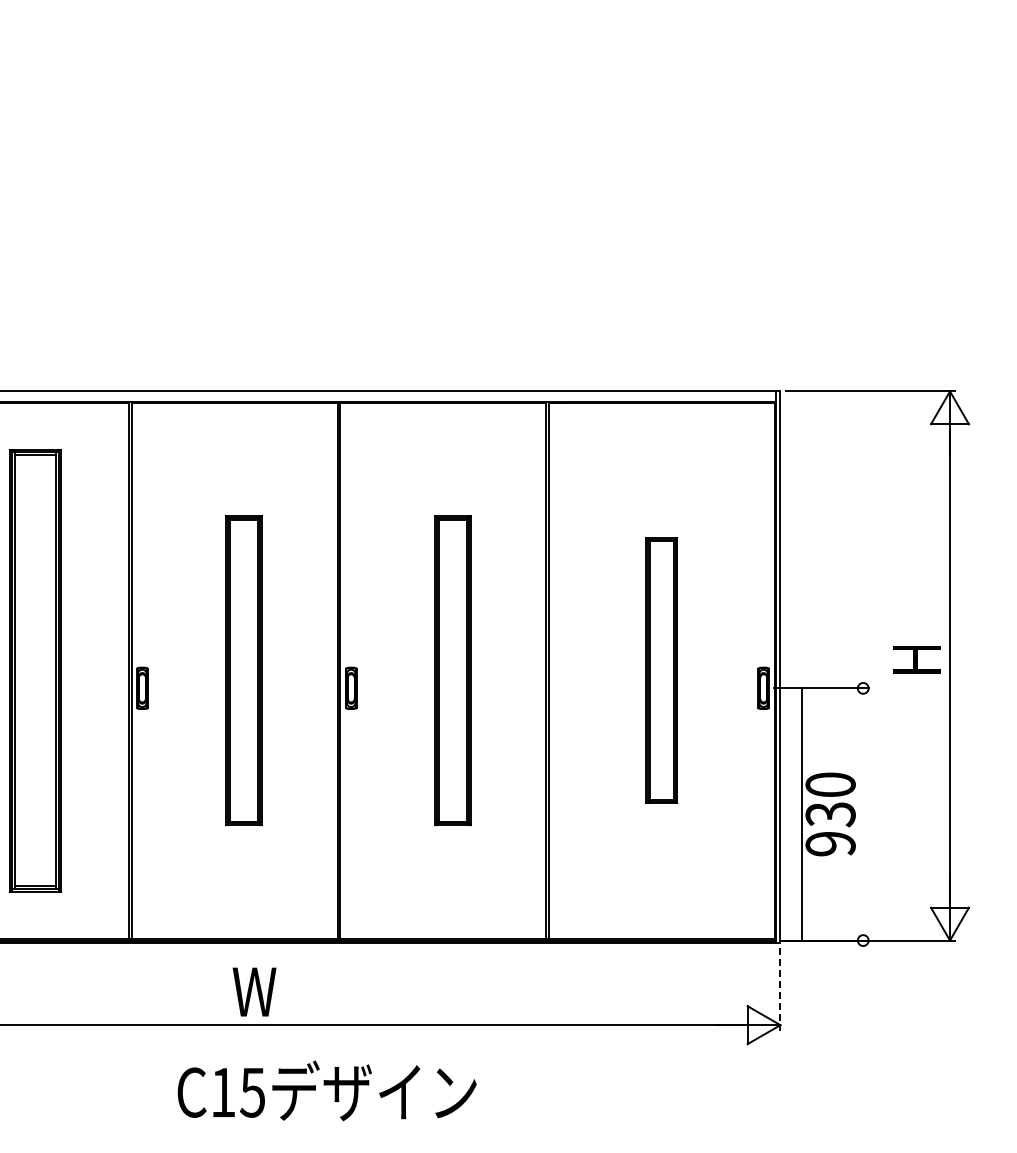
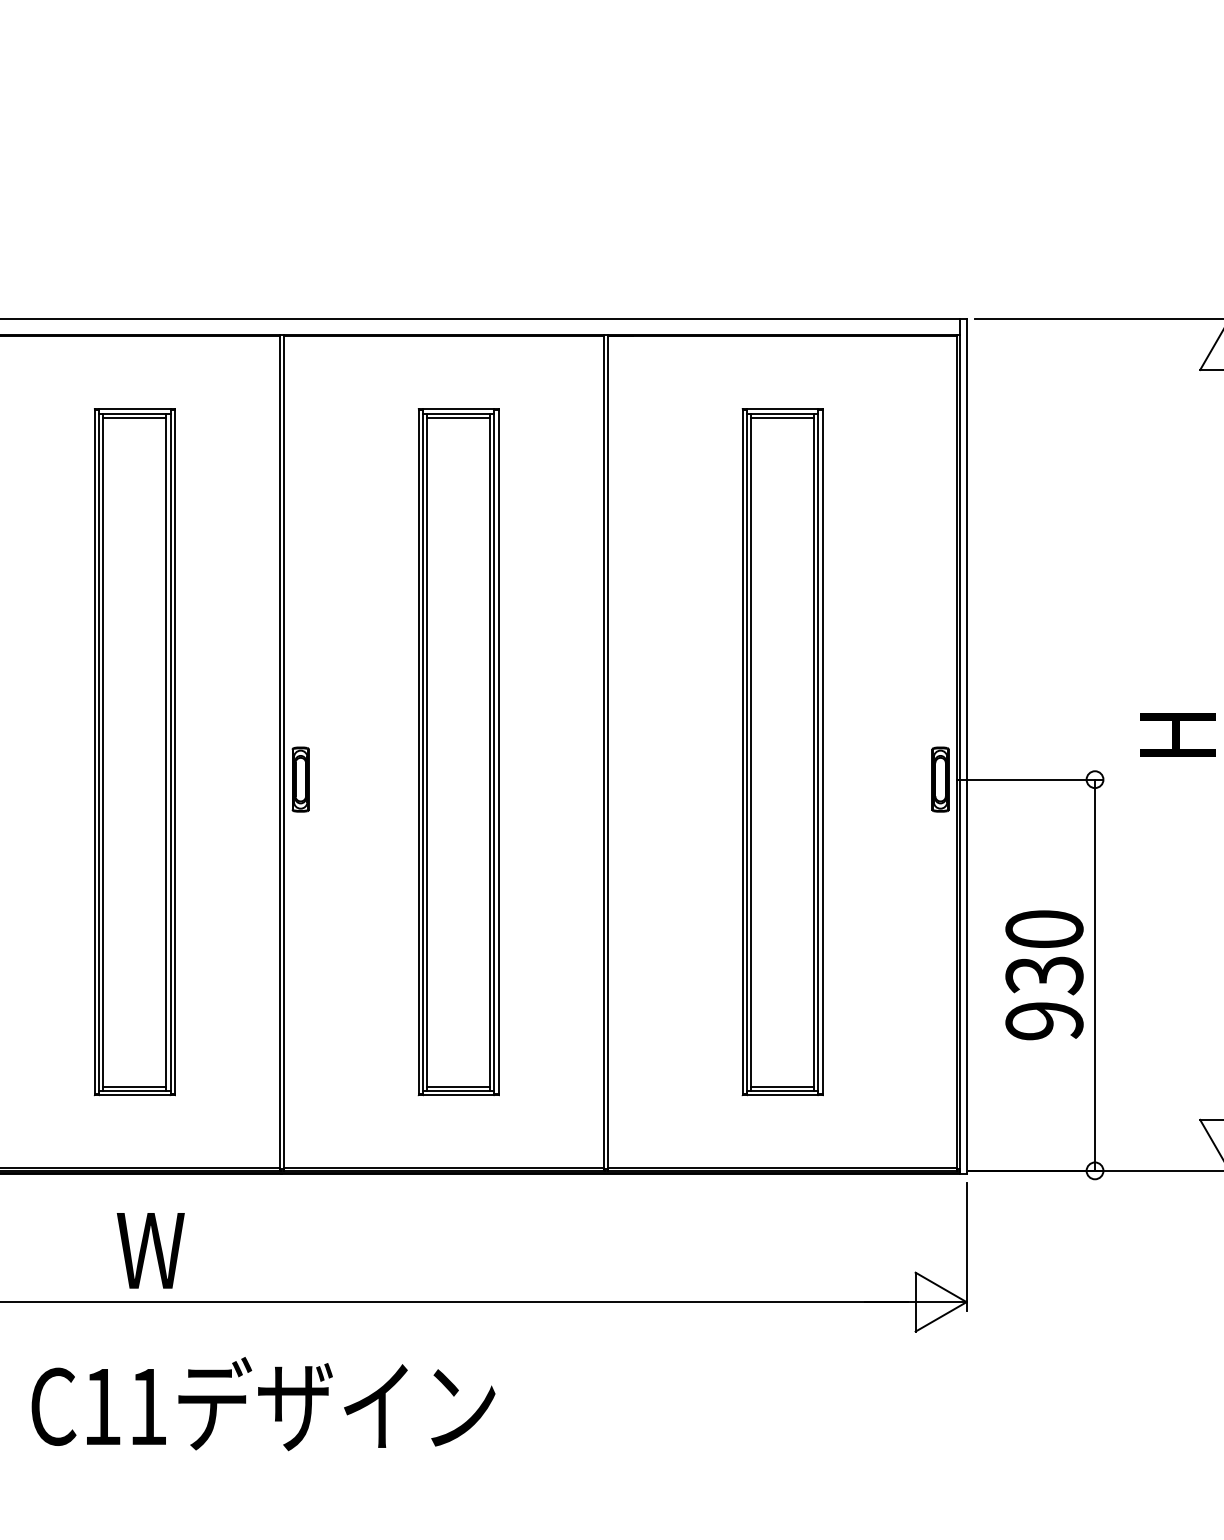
part: (243, 670) -> (133, 751), size x1.43
part: (452, 670) -> (457, 751), size x1.43
part: (661, 670) -> (782, 751), size x1.67
line: (802, 814) -> (1095, 975), moved
line: (780, 989) -> (966, 1246), dashed -> solid
text: (251, 1092) -> (146, 1406), C15 -> C11

